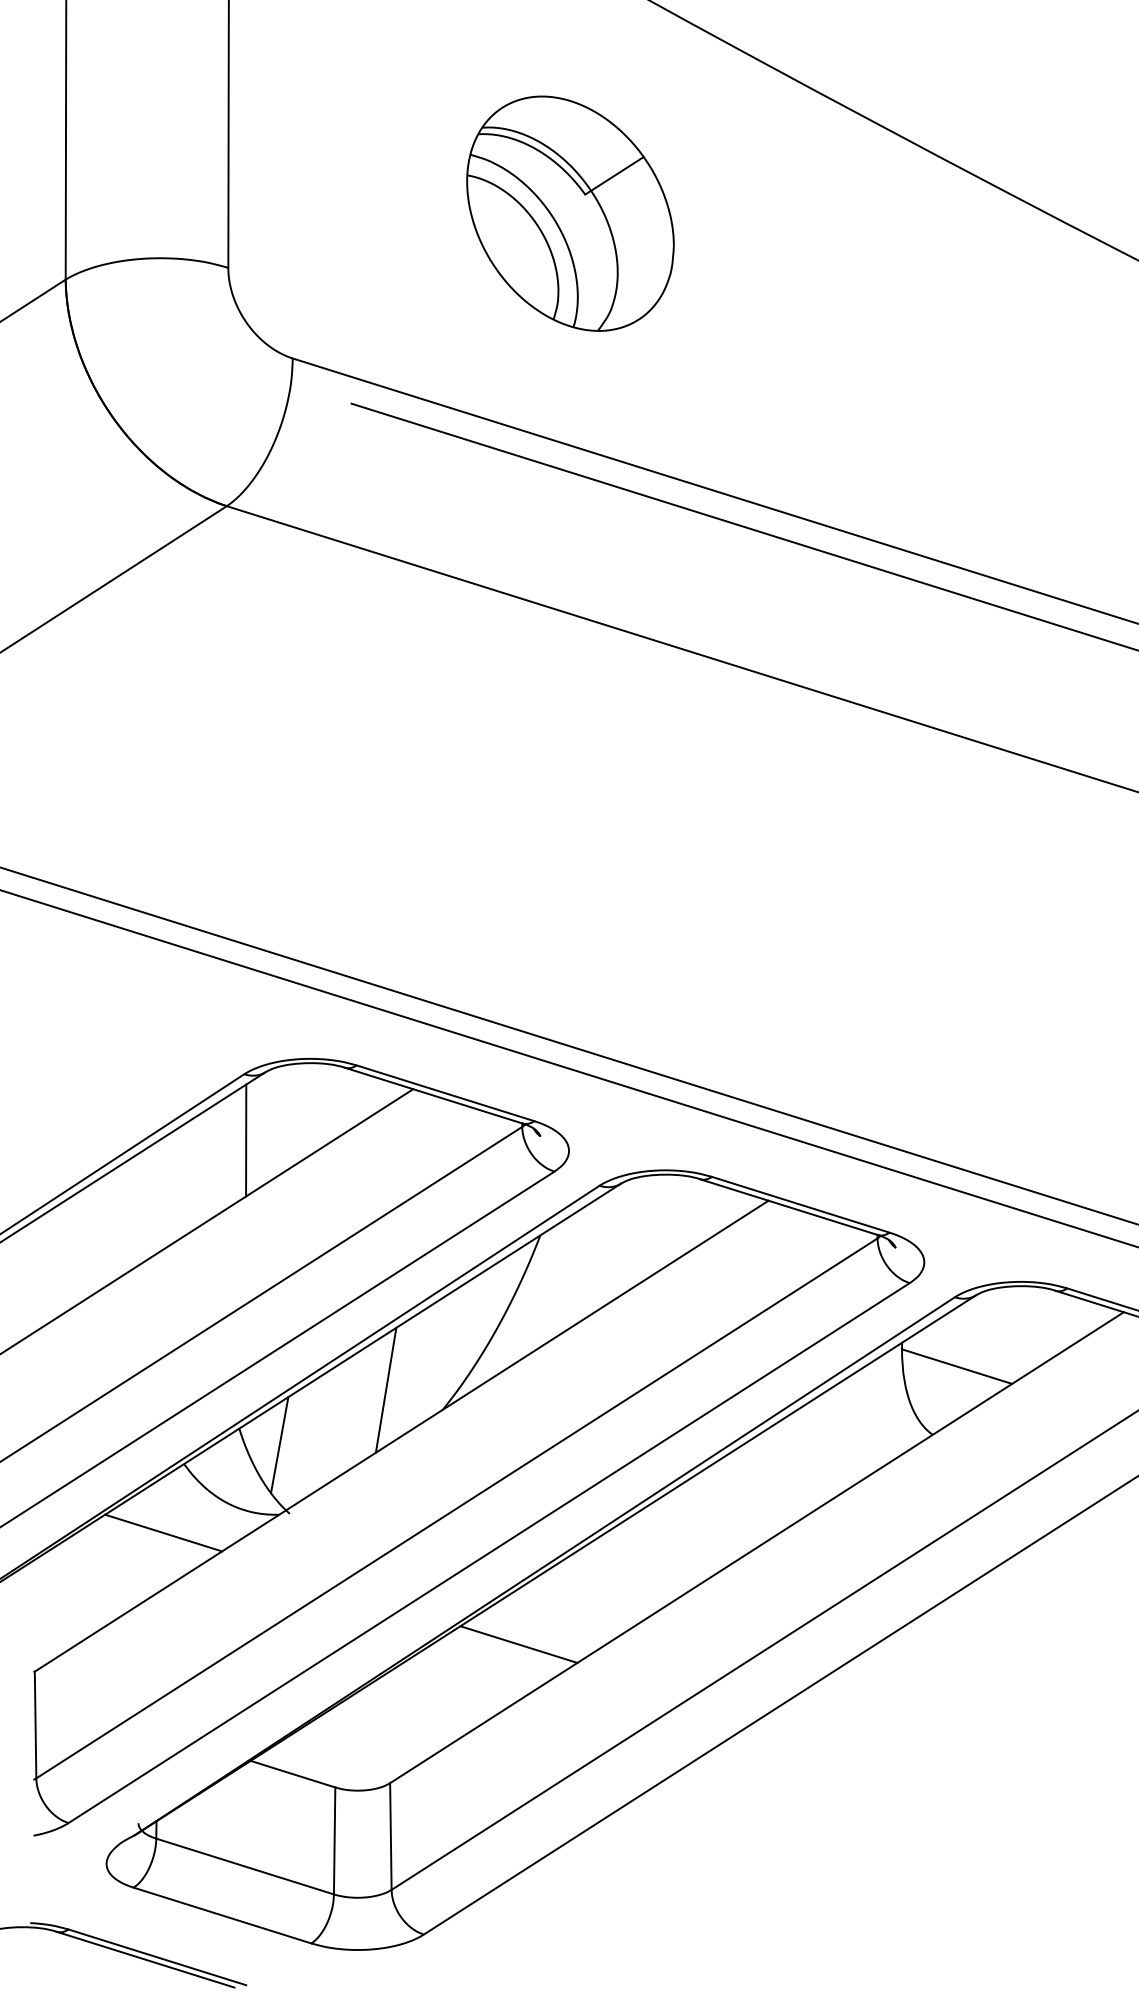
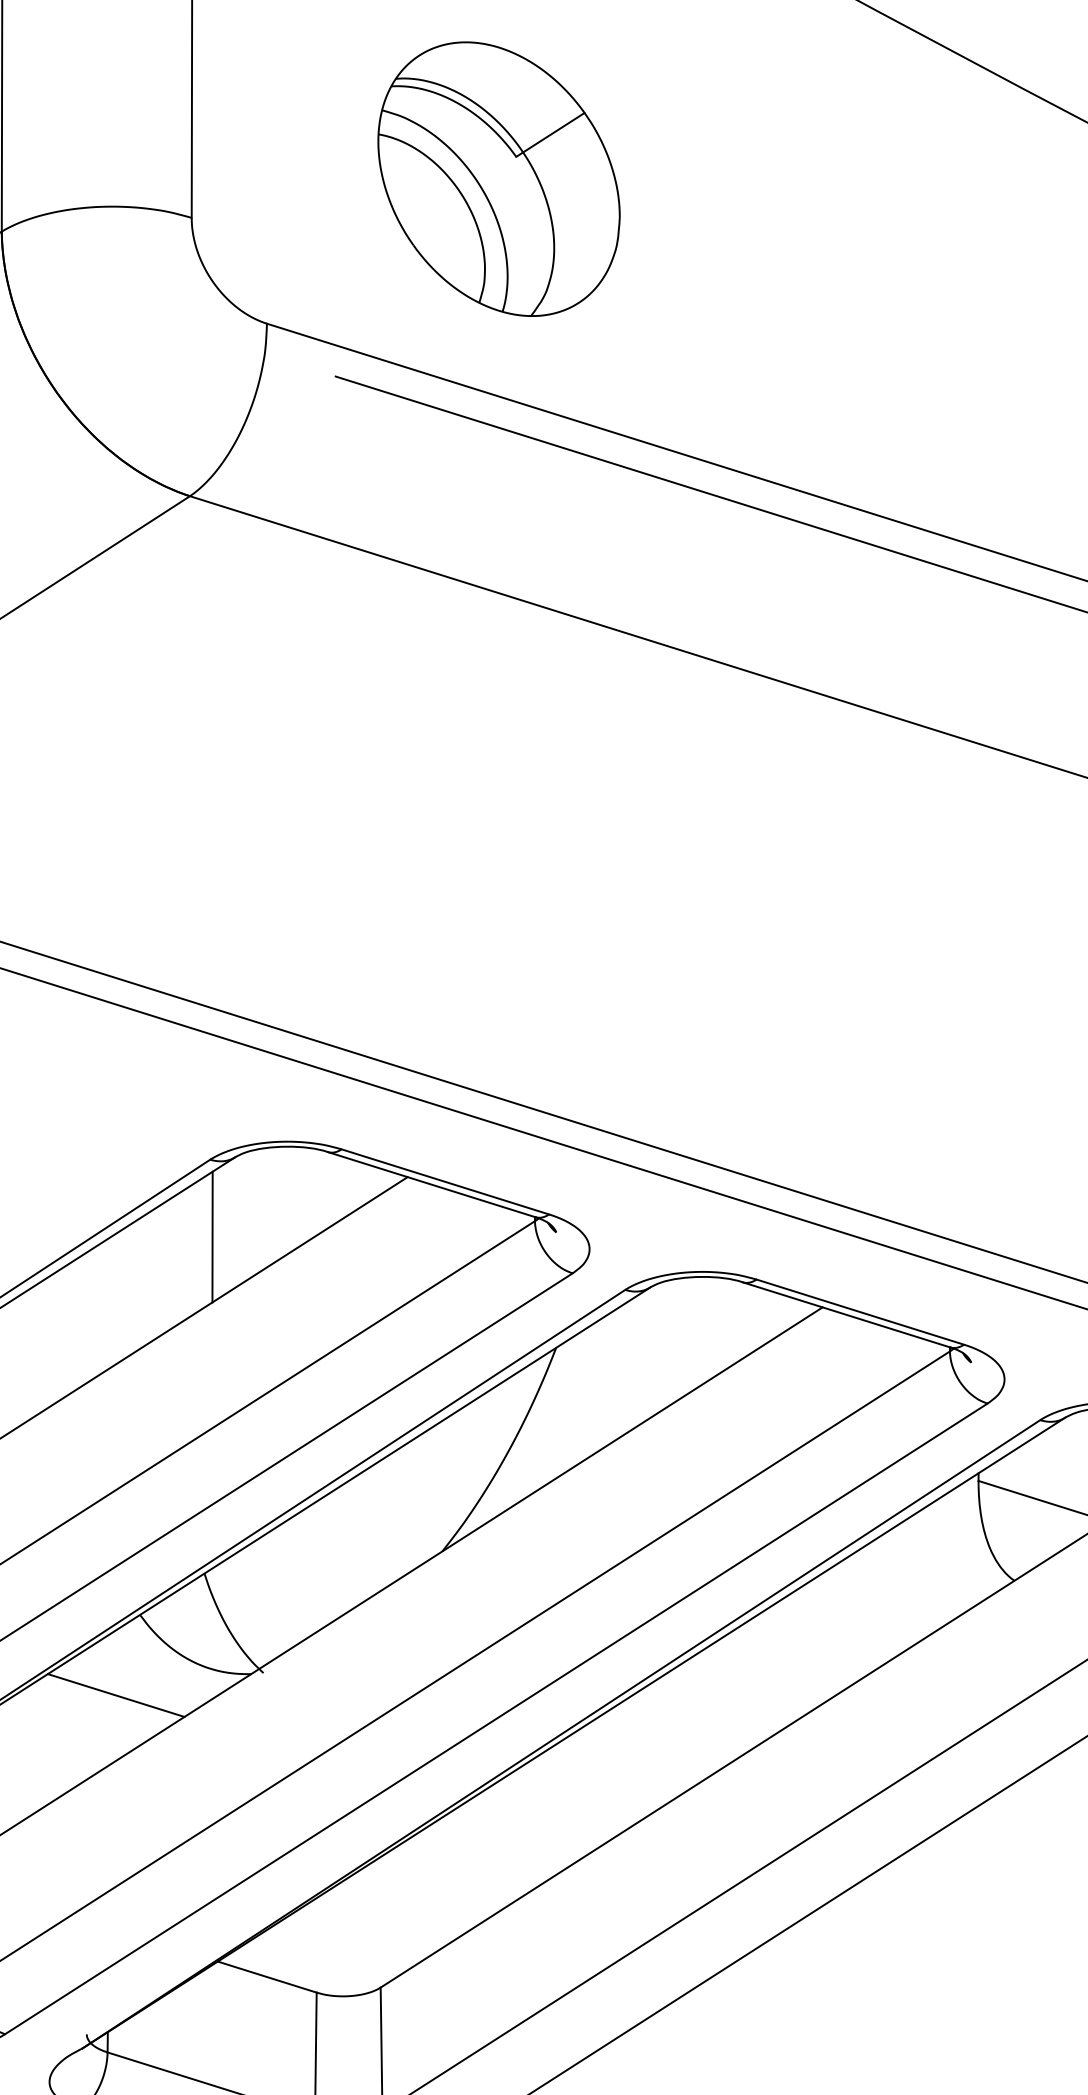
part: (570, 213) -> (499, 178), moved
line: (385, 1389) -> (375, 1527), removed
line: (279, 1445) -> (251, 1593), removed
line: (518, 1644) -> (530, 1825), removed

